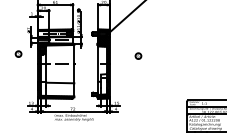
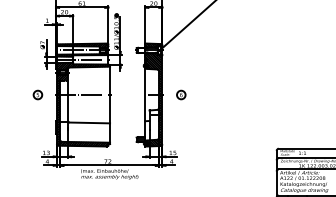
part: (18, 53) -> (37, 94), moved
part: (138, 55) -> (181, 94), moved

